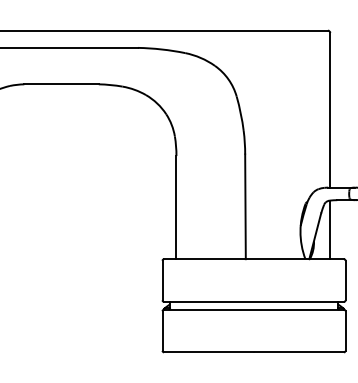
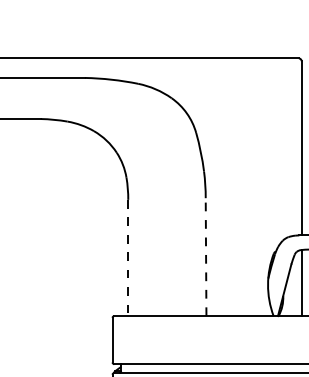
line: (245, 206) -> (206, 256), solid -> dashed
line: (176, 207) -> (128, 257), solid -> dashed

